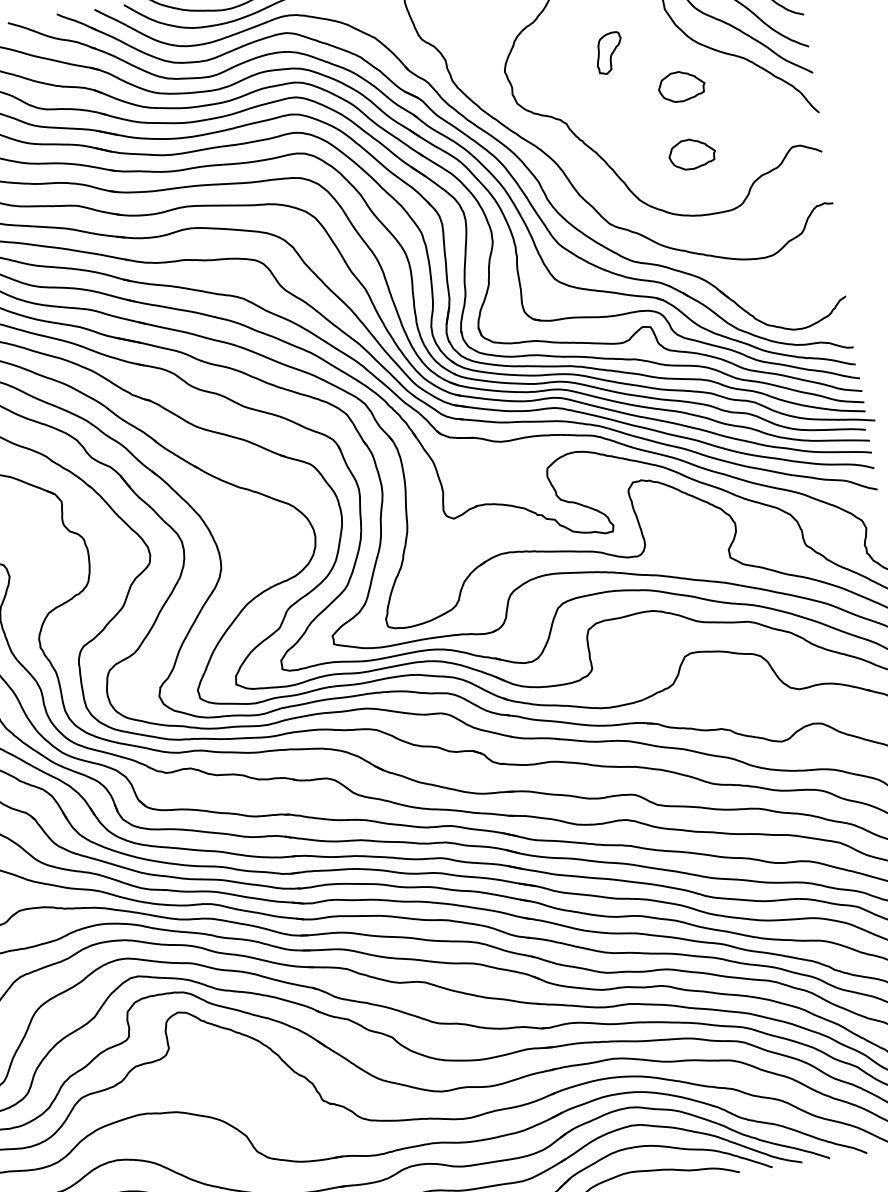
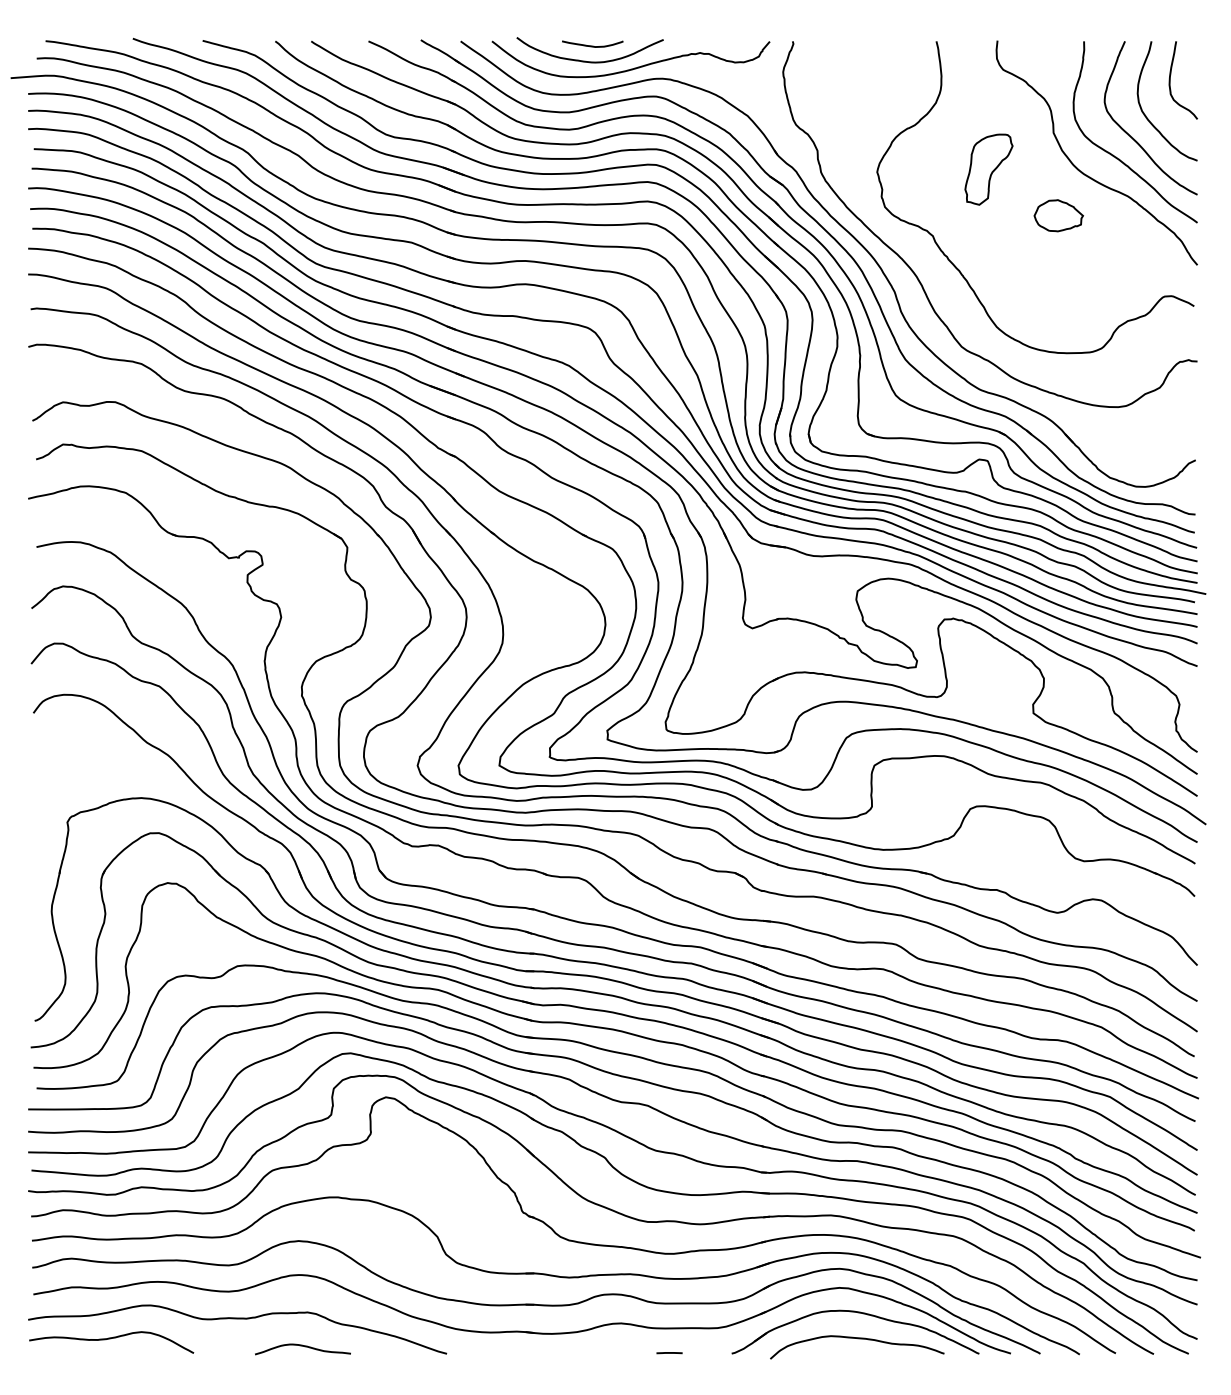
part: (608, 53) -> (988, 169), size x1.67
part: (691, 153) -> (1058, 287), removed

